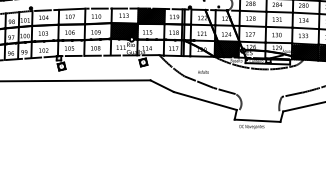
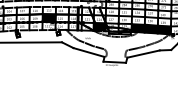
hatch: (151, 13) -> (62, 9), removed

